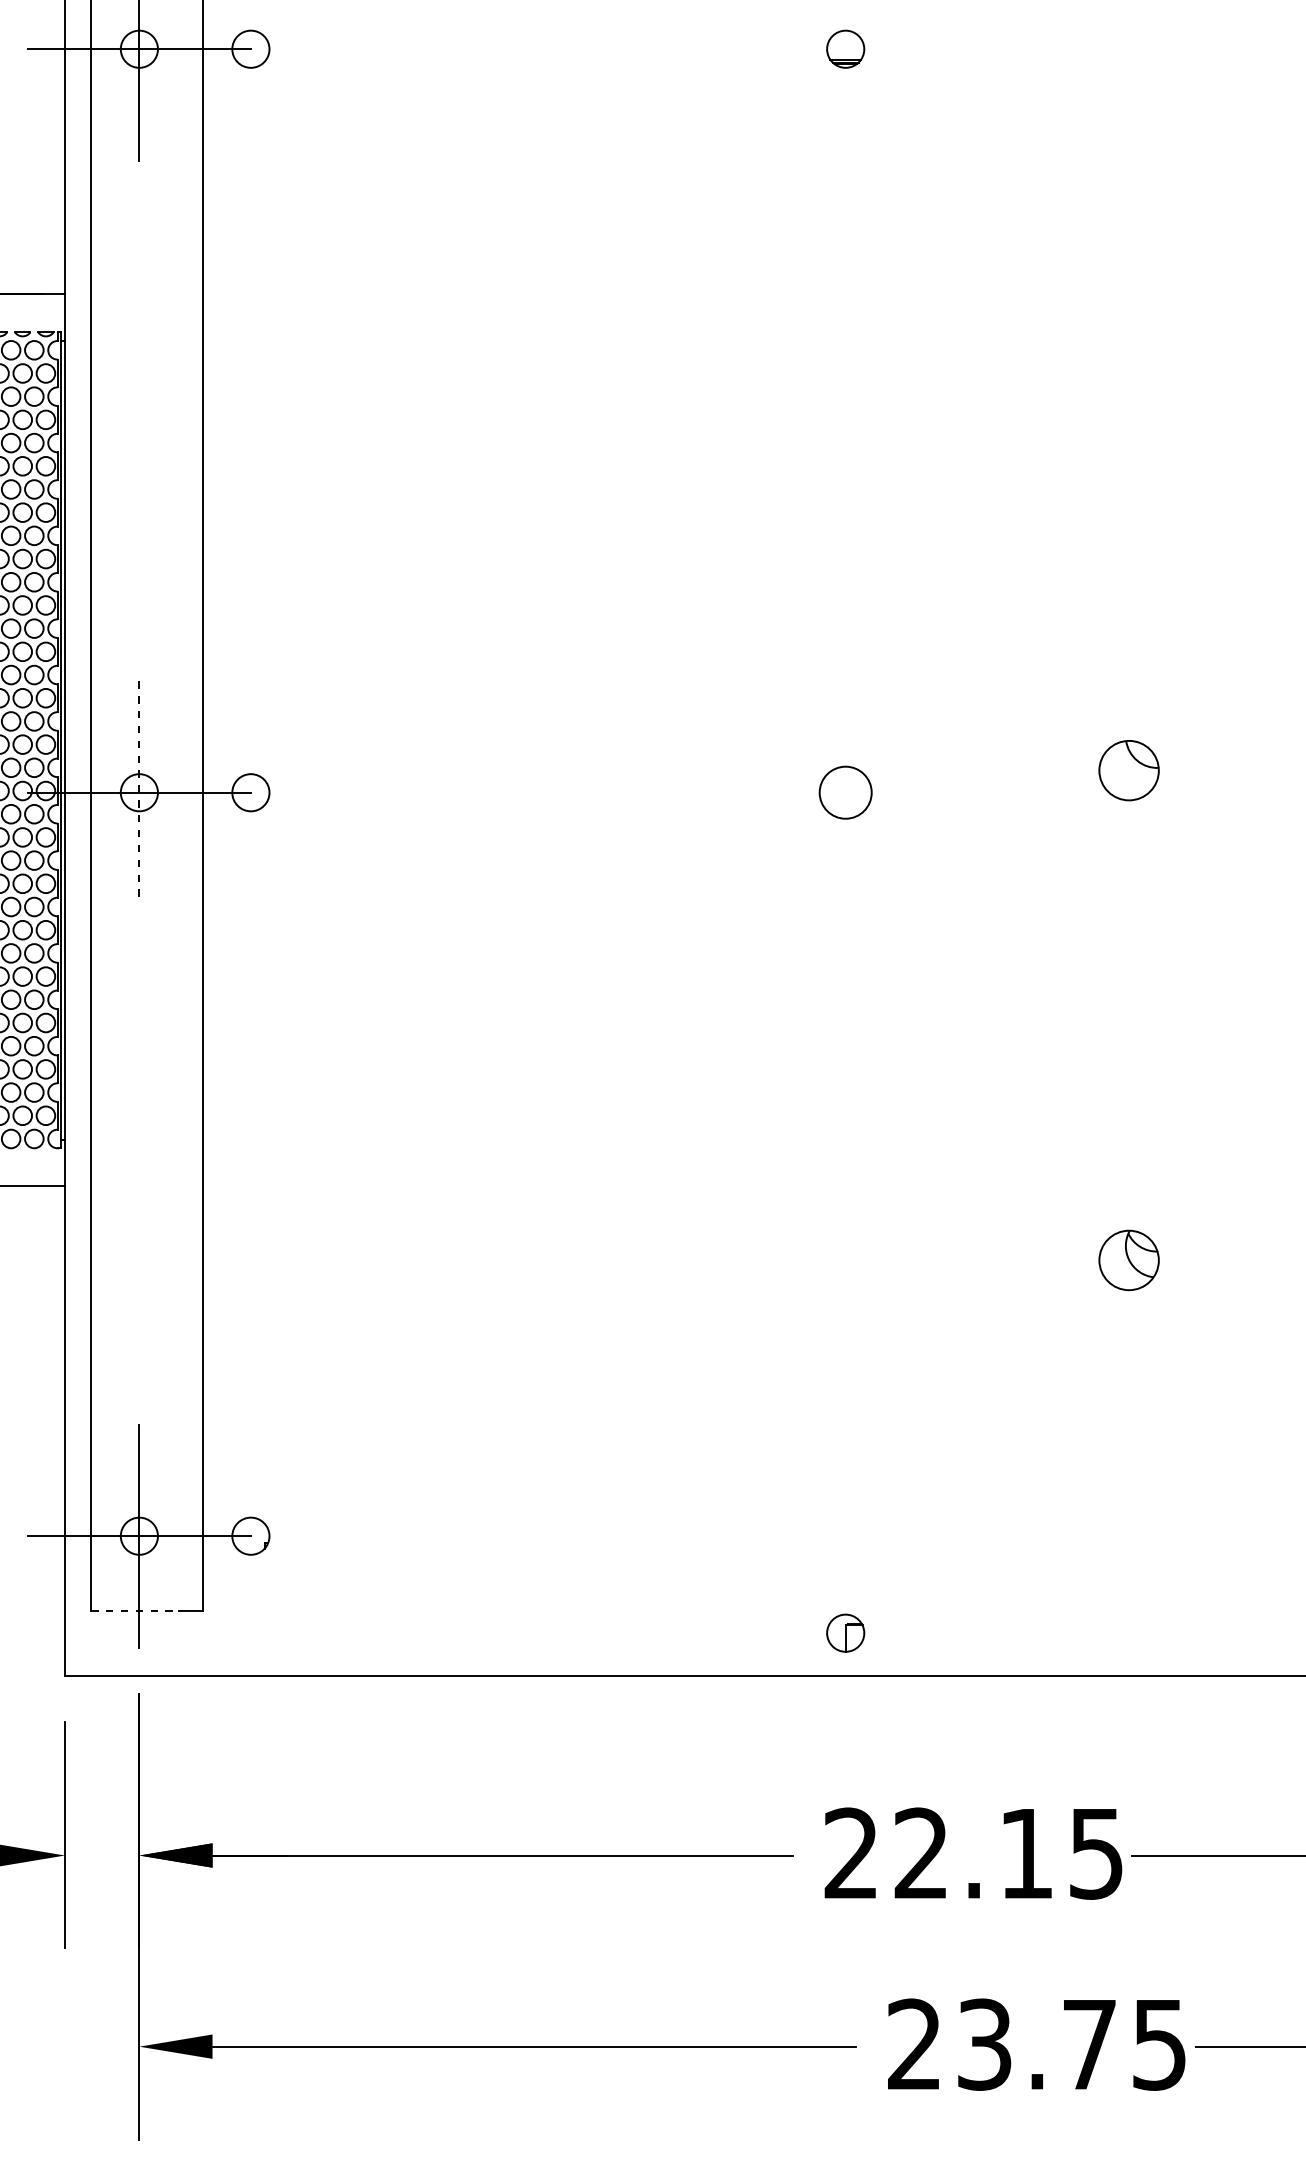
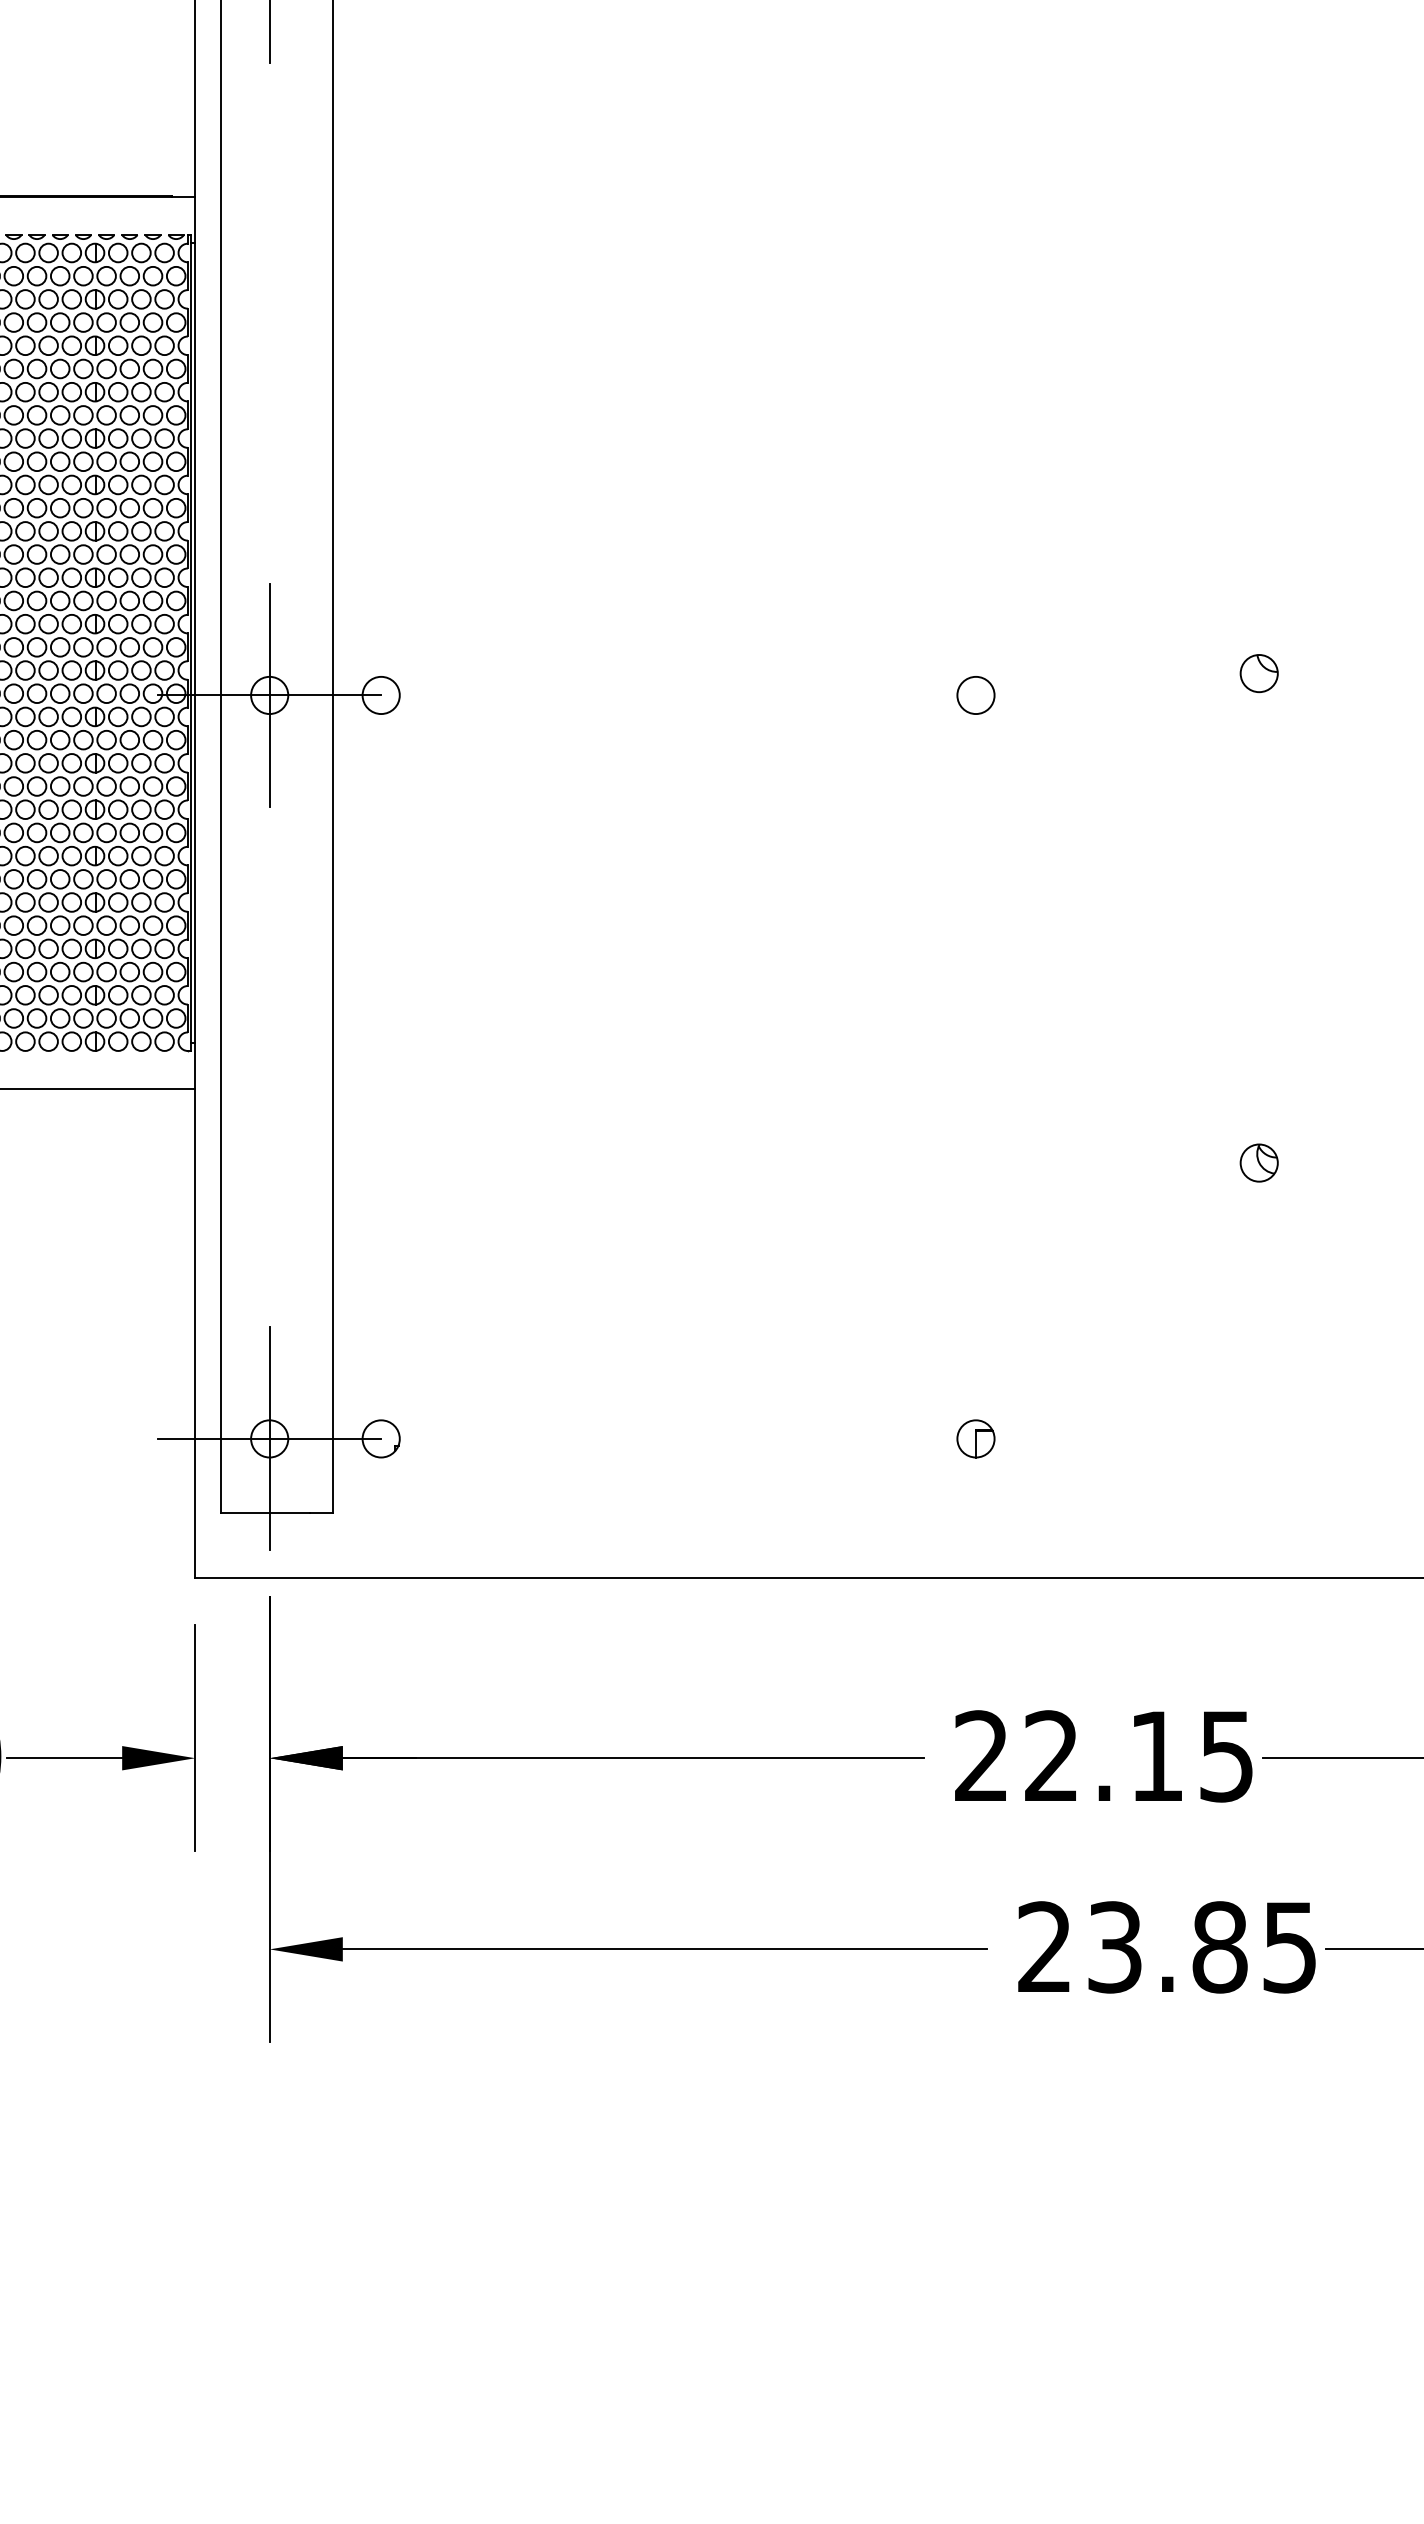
part: (1128, 770) -> (1258, 673), size x0.62
line: (139, 792) -> (269, 695), dashed -> solid
circle: (845, 792) -> (975, 695), size x0.71
part: (1128, 1259) -> (1258, 1162), size x0.62
line: (136, 1610) -> (266, 1513), dashed -> solid
part: (845, 1632) -> (975, 1438), moved
text: (1089, 2044) -> (1219, 1947), 23.75 -> 23.85

